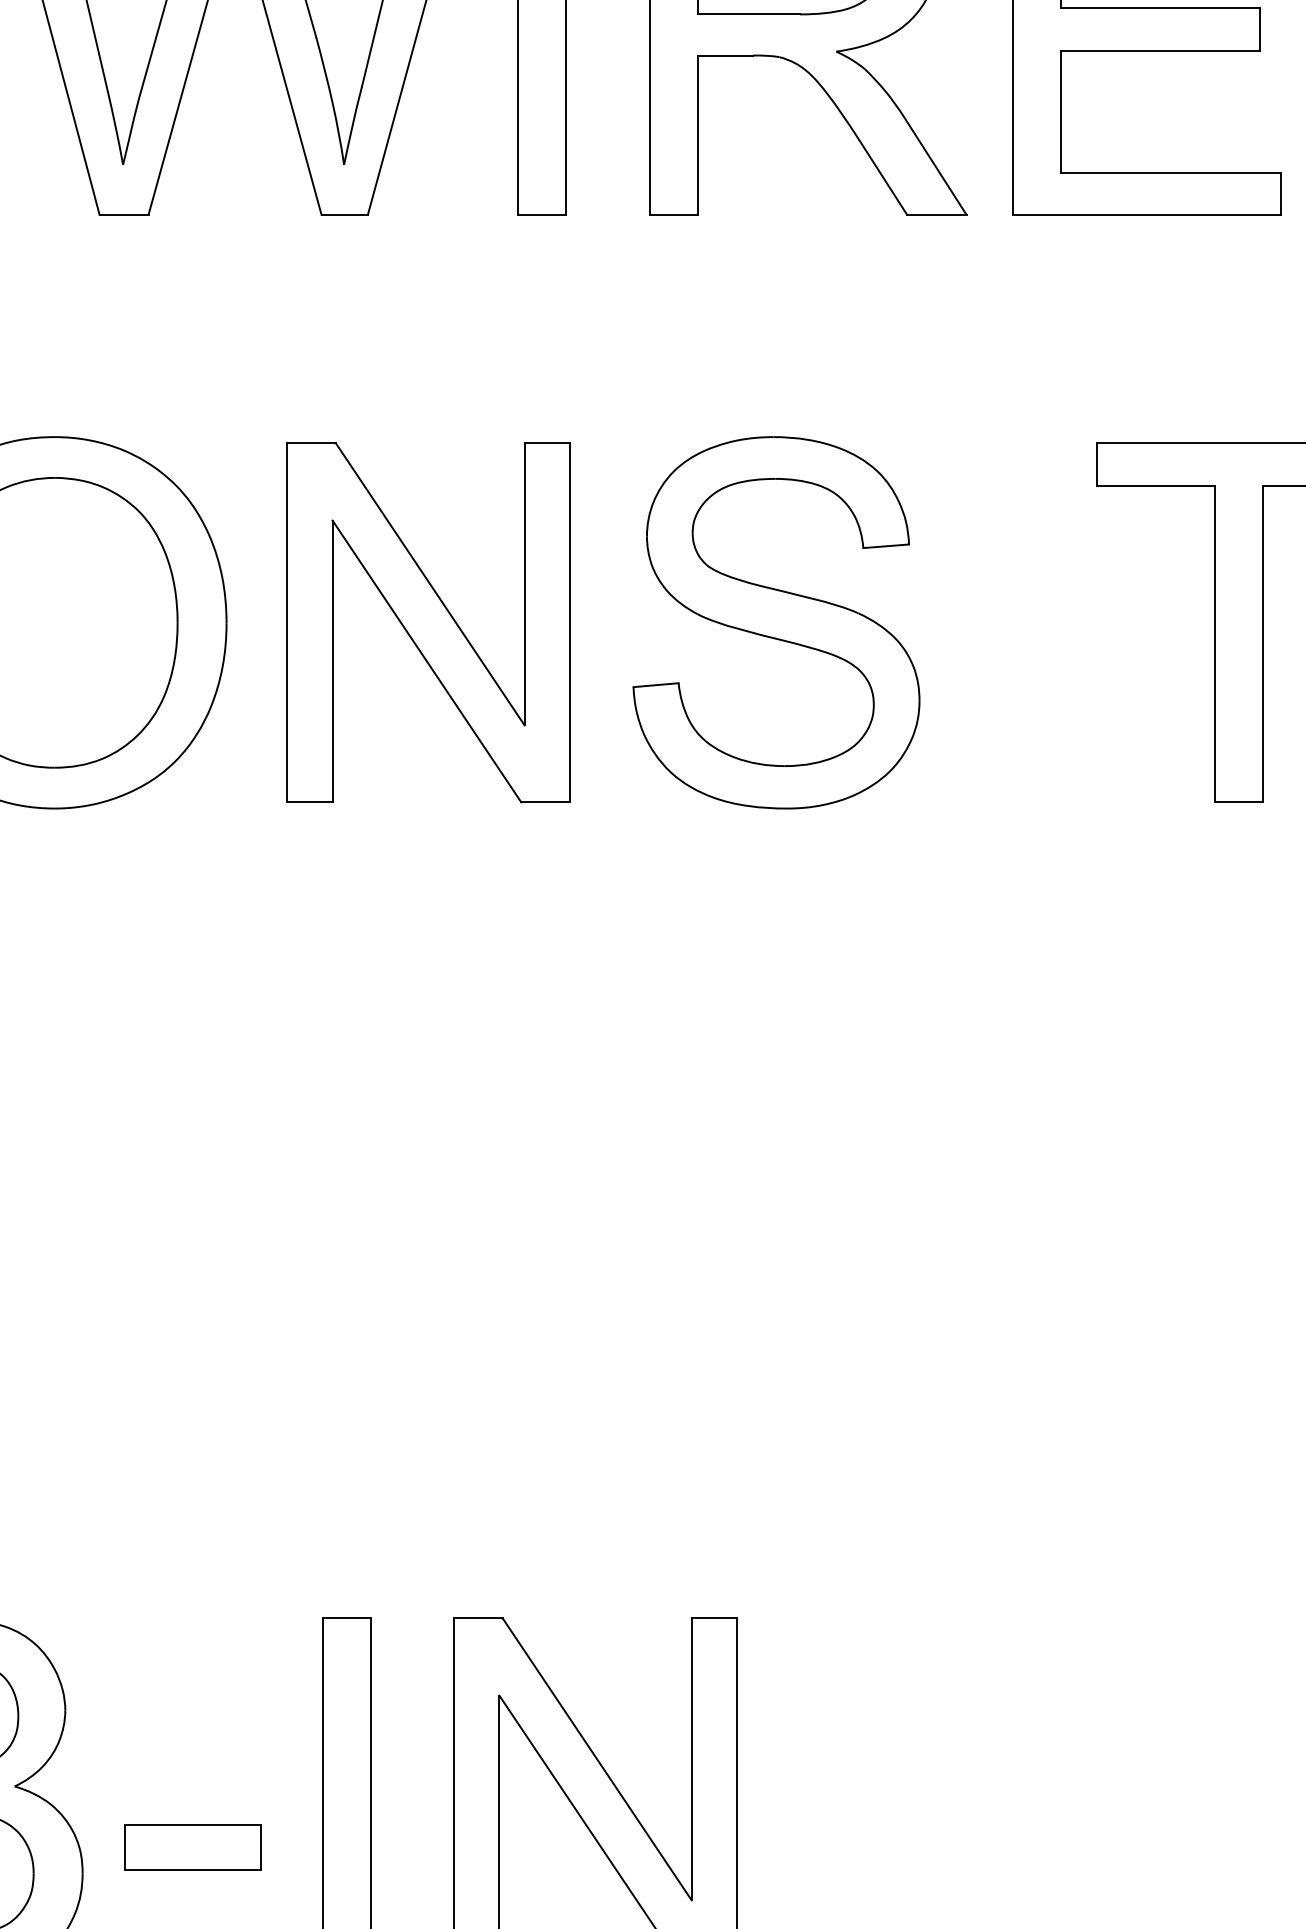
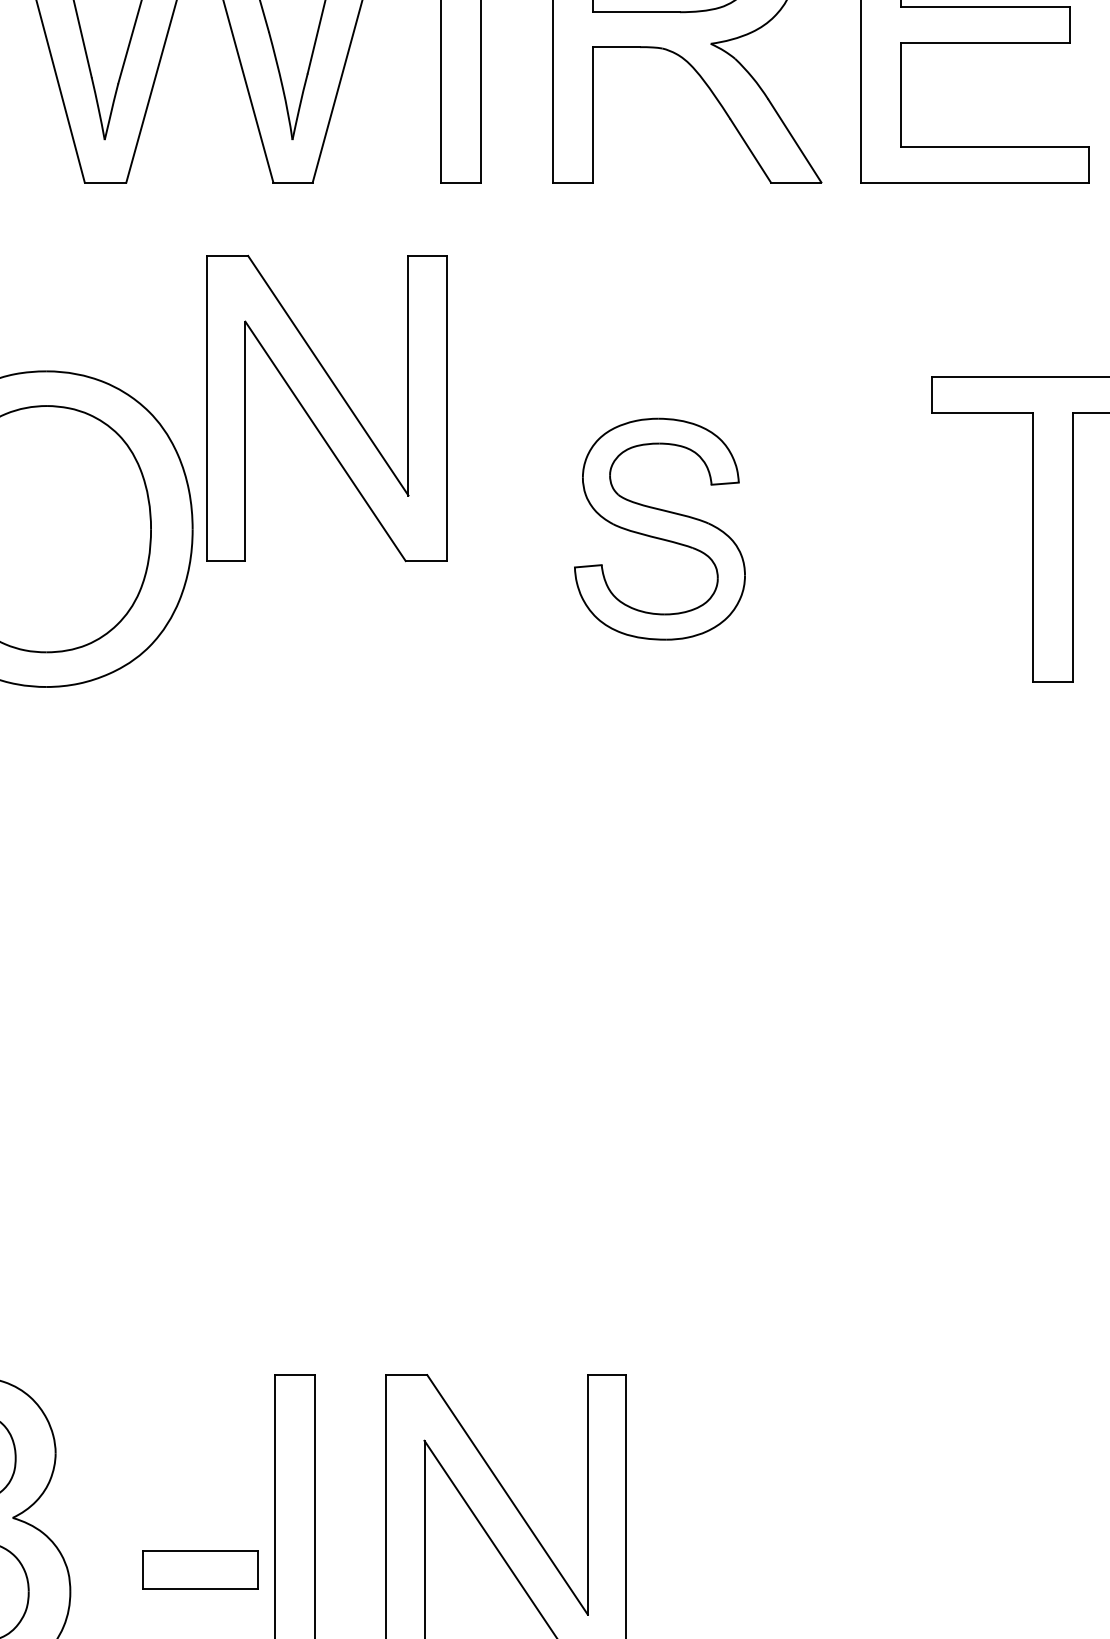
part: (428, 622) -> (326, 408), moved
part: (776, 622) -> (659, 528), size x0.7
part: (192, 1847) -> (200, 1569), moved

